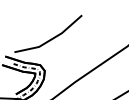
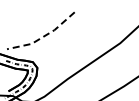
line: (50, 39) -> (43, 36), solid -> dashed

